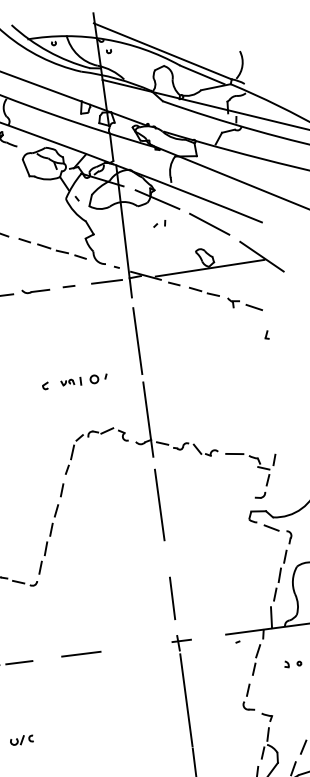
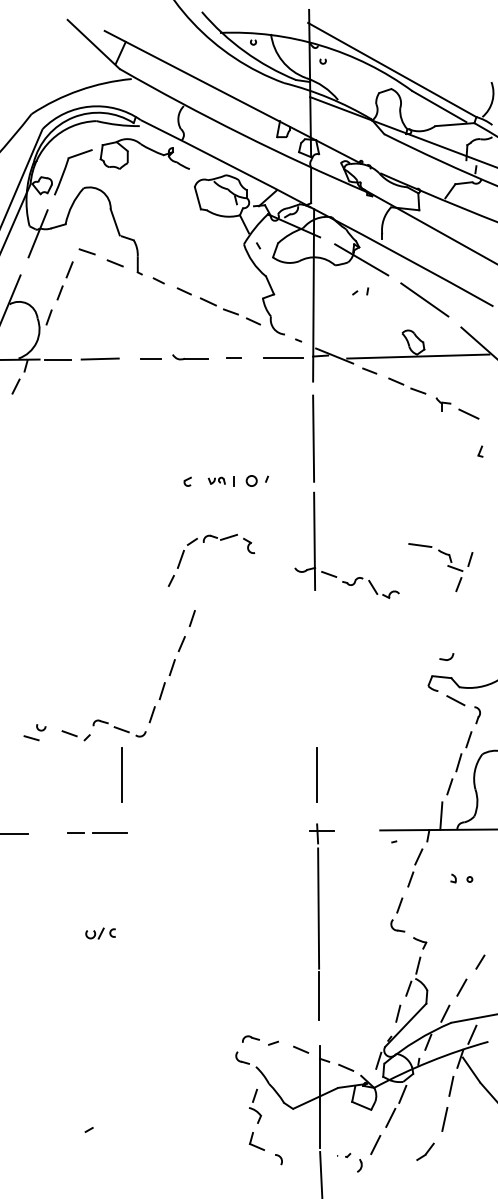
part: (89, 437) -> (204, 542), moved
part: (257, 467) -> (447, 566), moved
line: (159, 505) -> (315, 653), removed
line: (22, 616) -> (121, 774), added
line: (81, 654) -> (190, 832), removed

